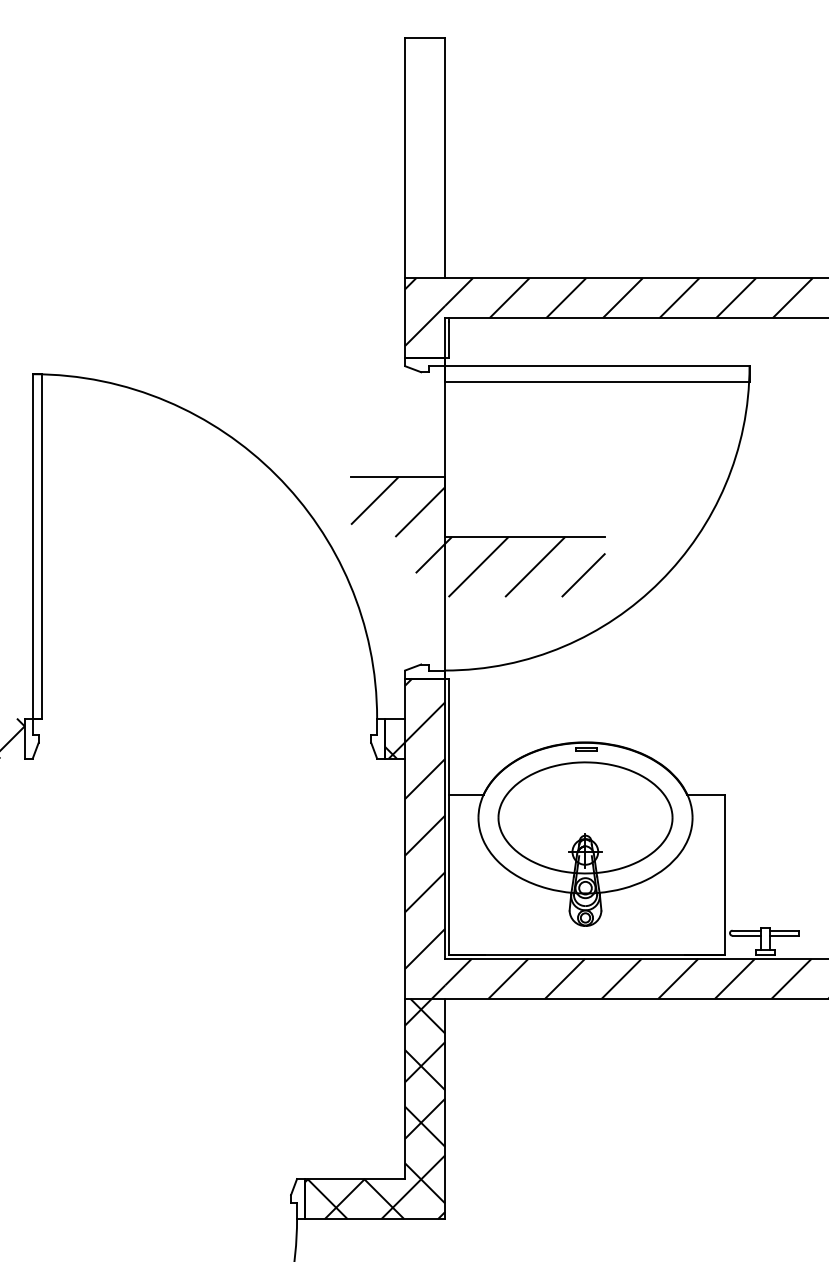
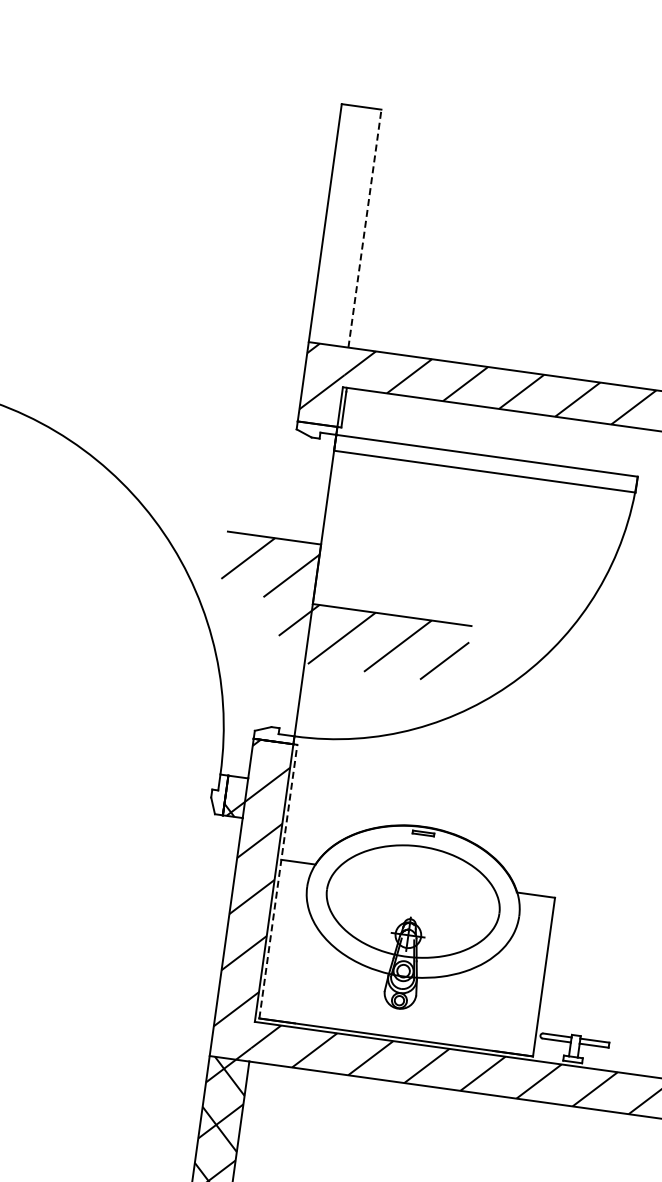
line: (445, 157) -> (365, 228), solid -> dashed
line: (449, 816) -> (278, 881), solid -> dashed

